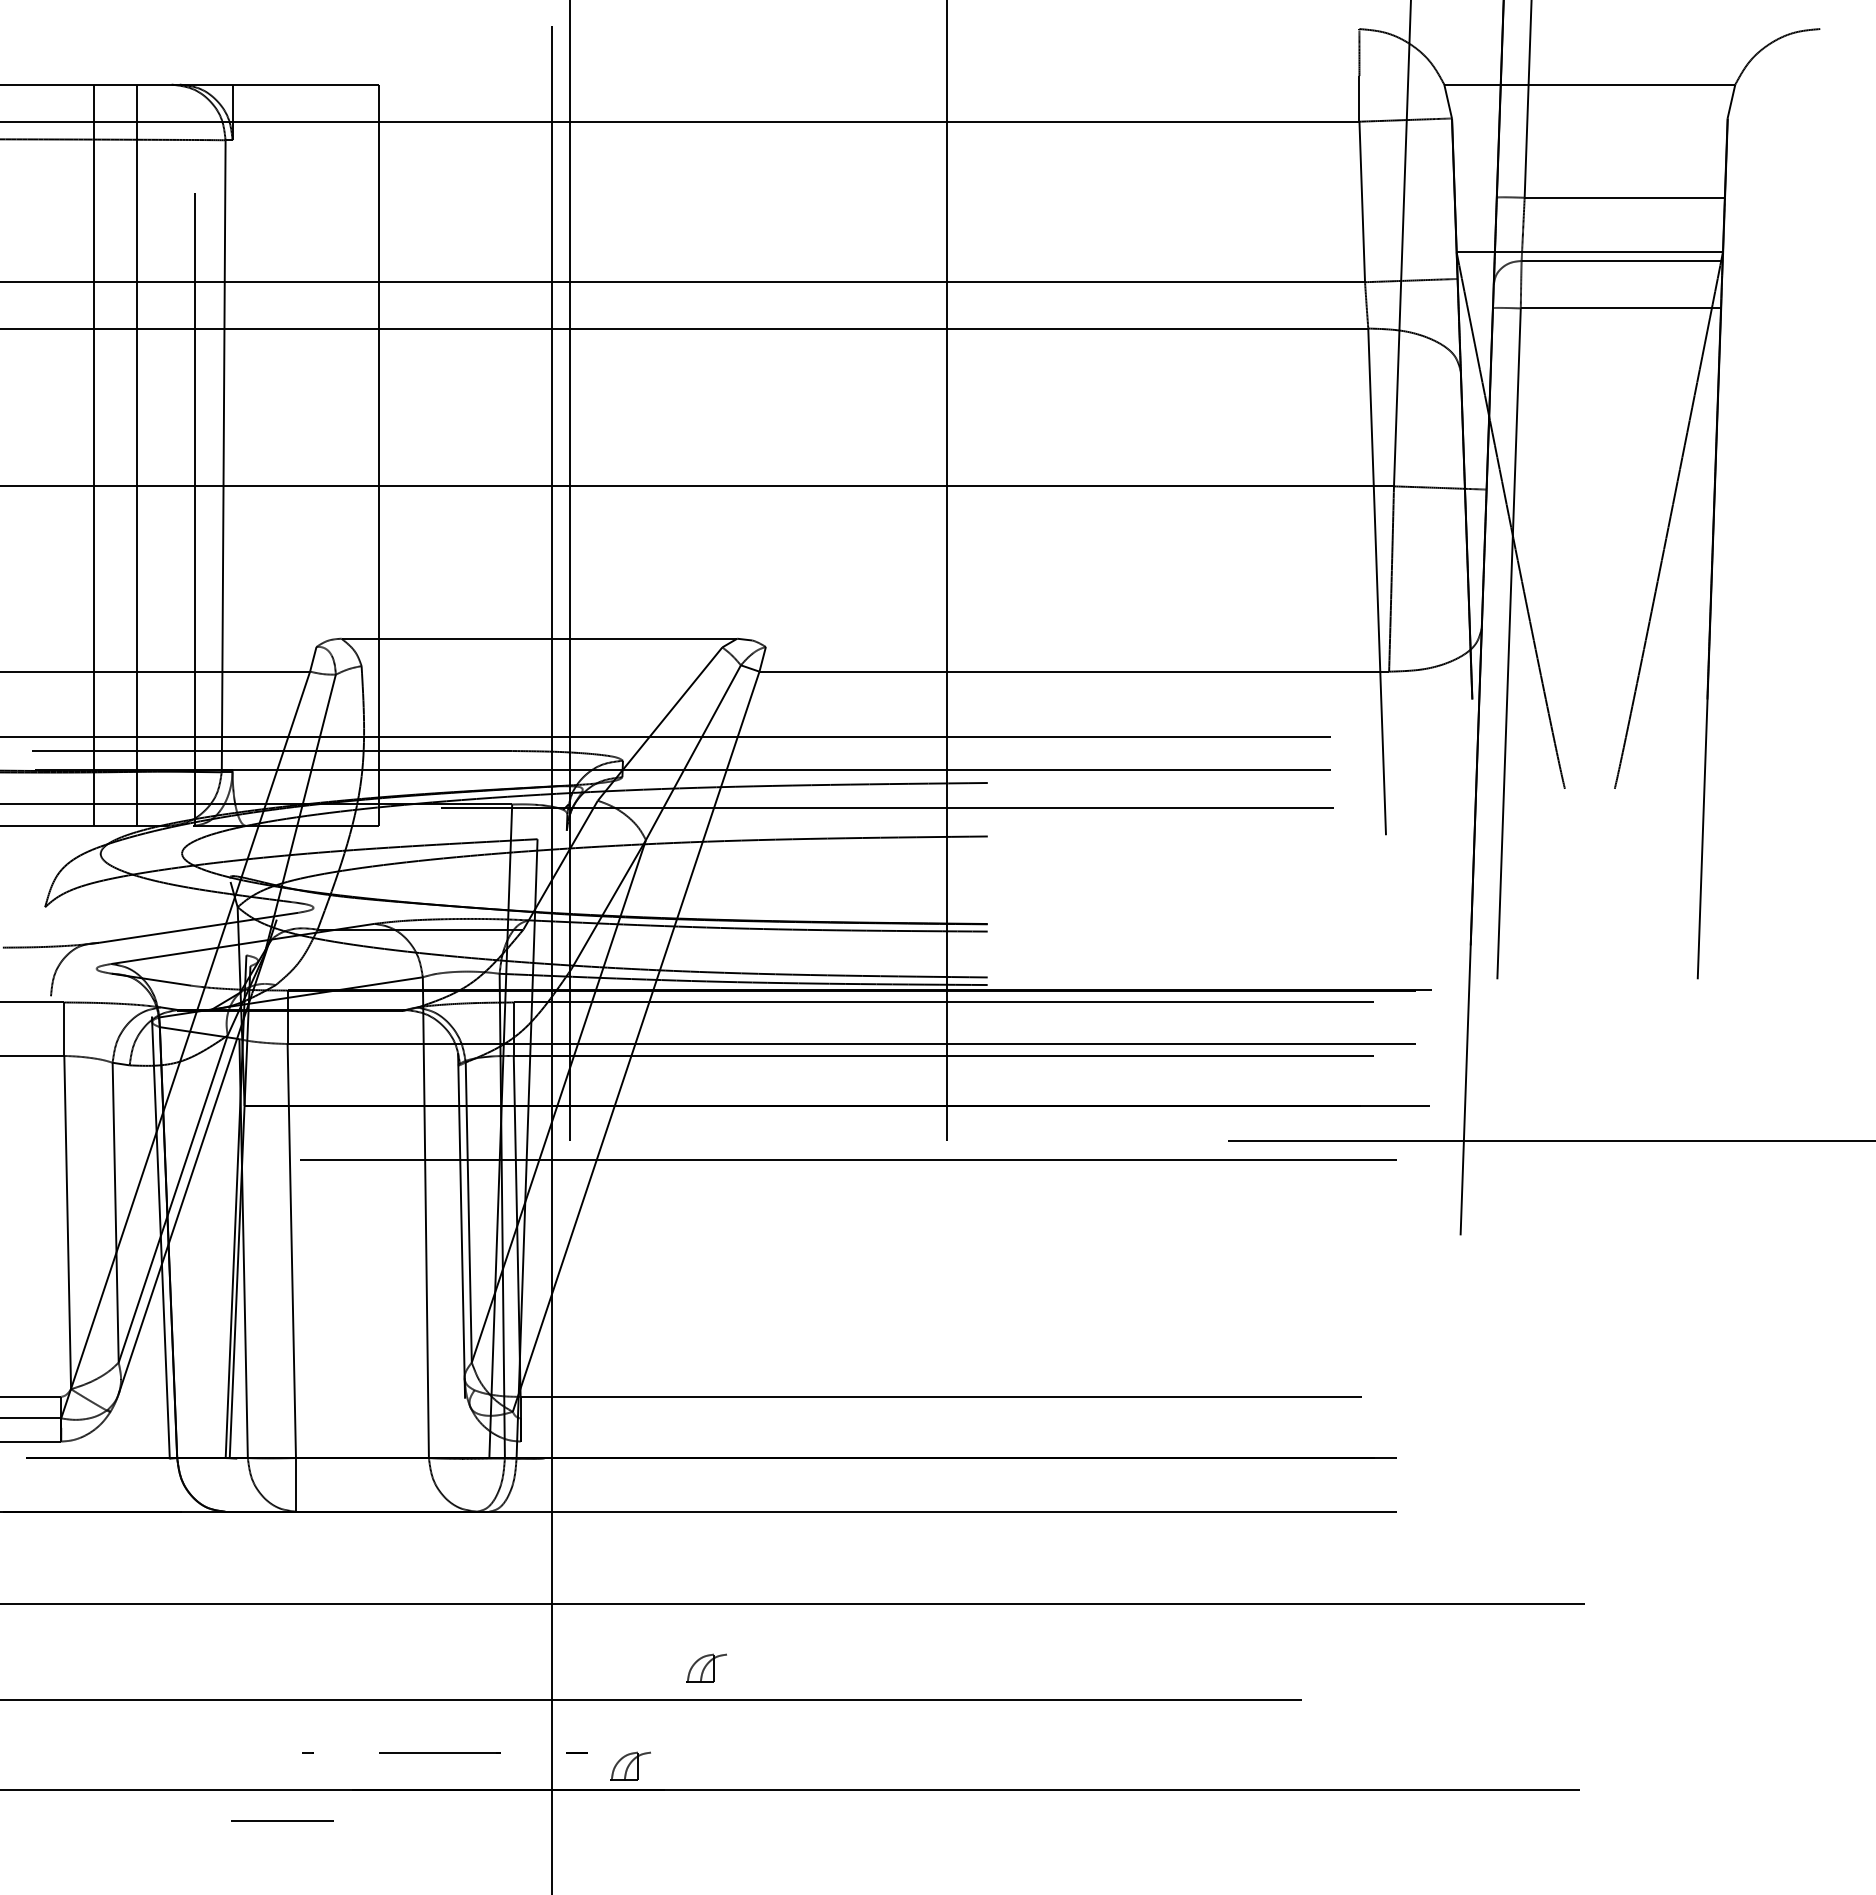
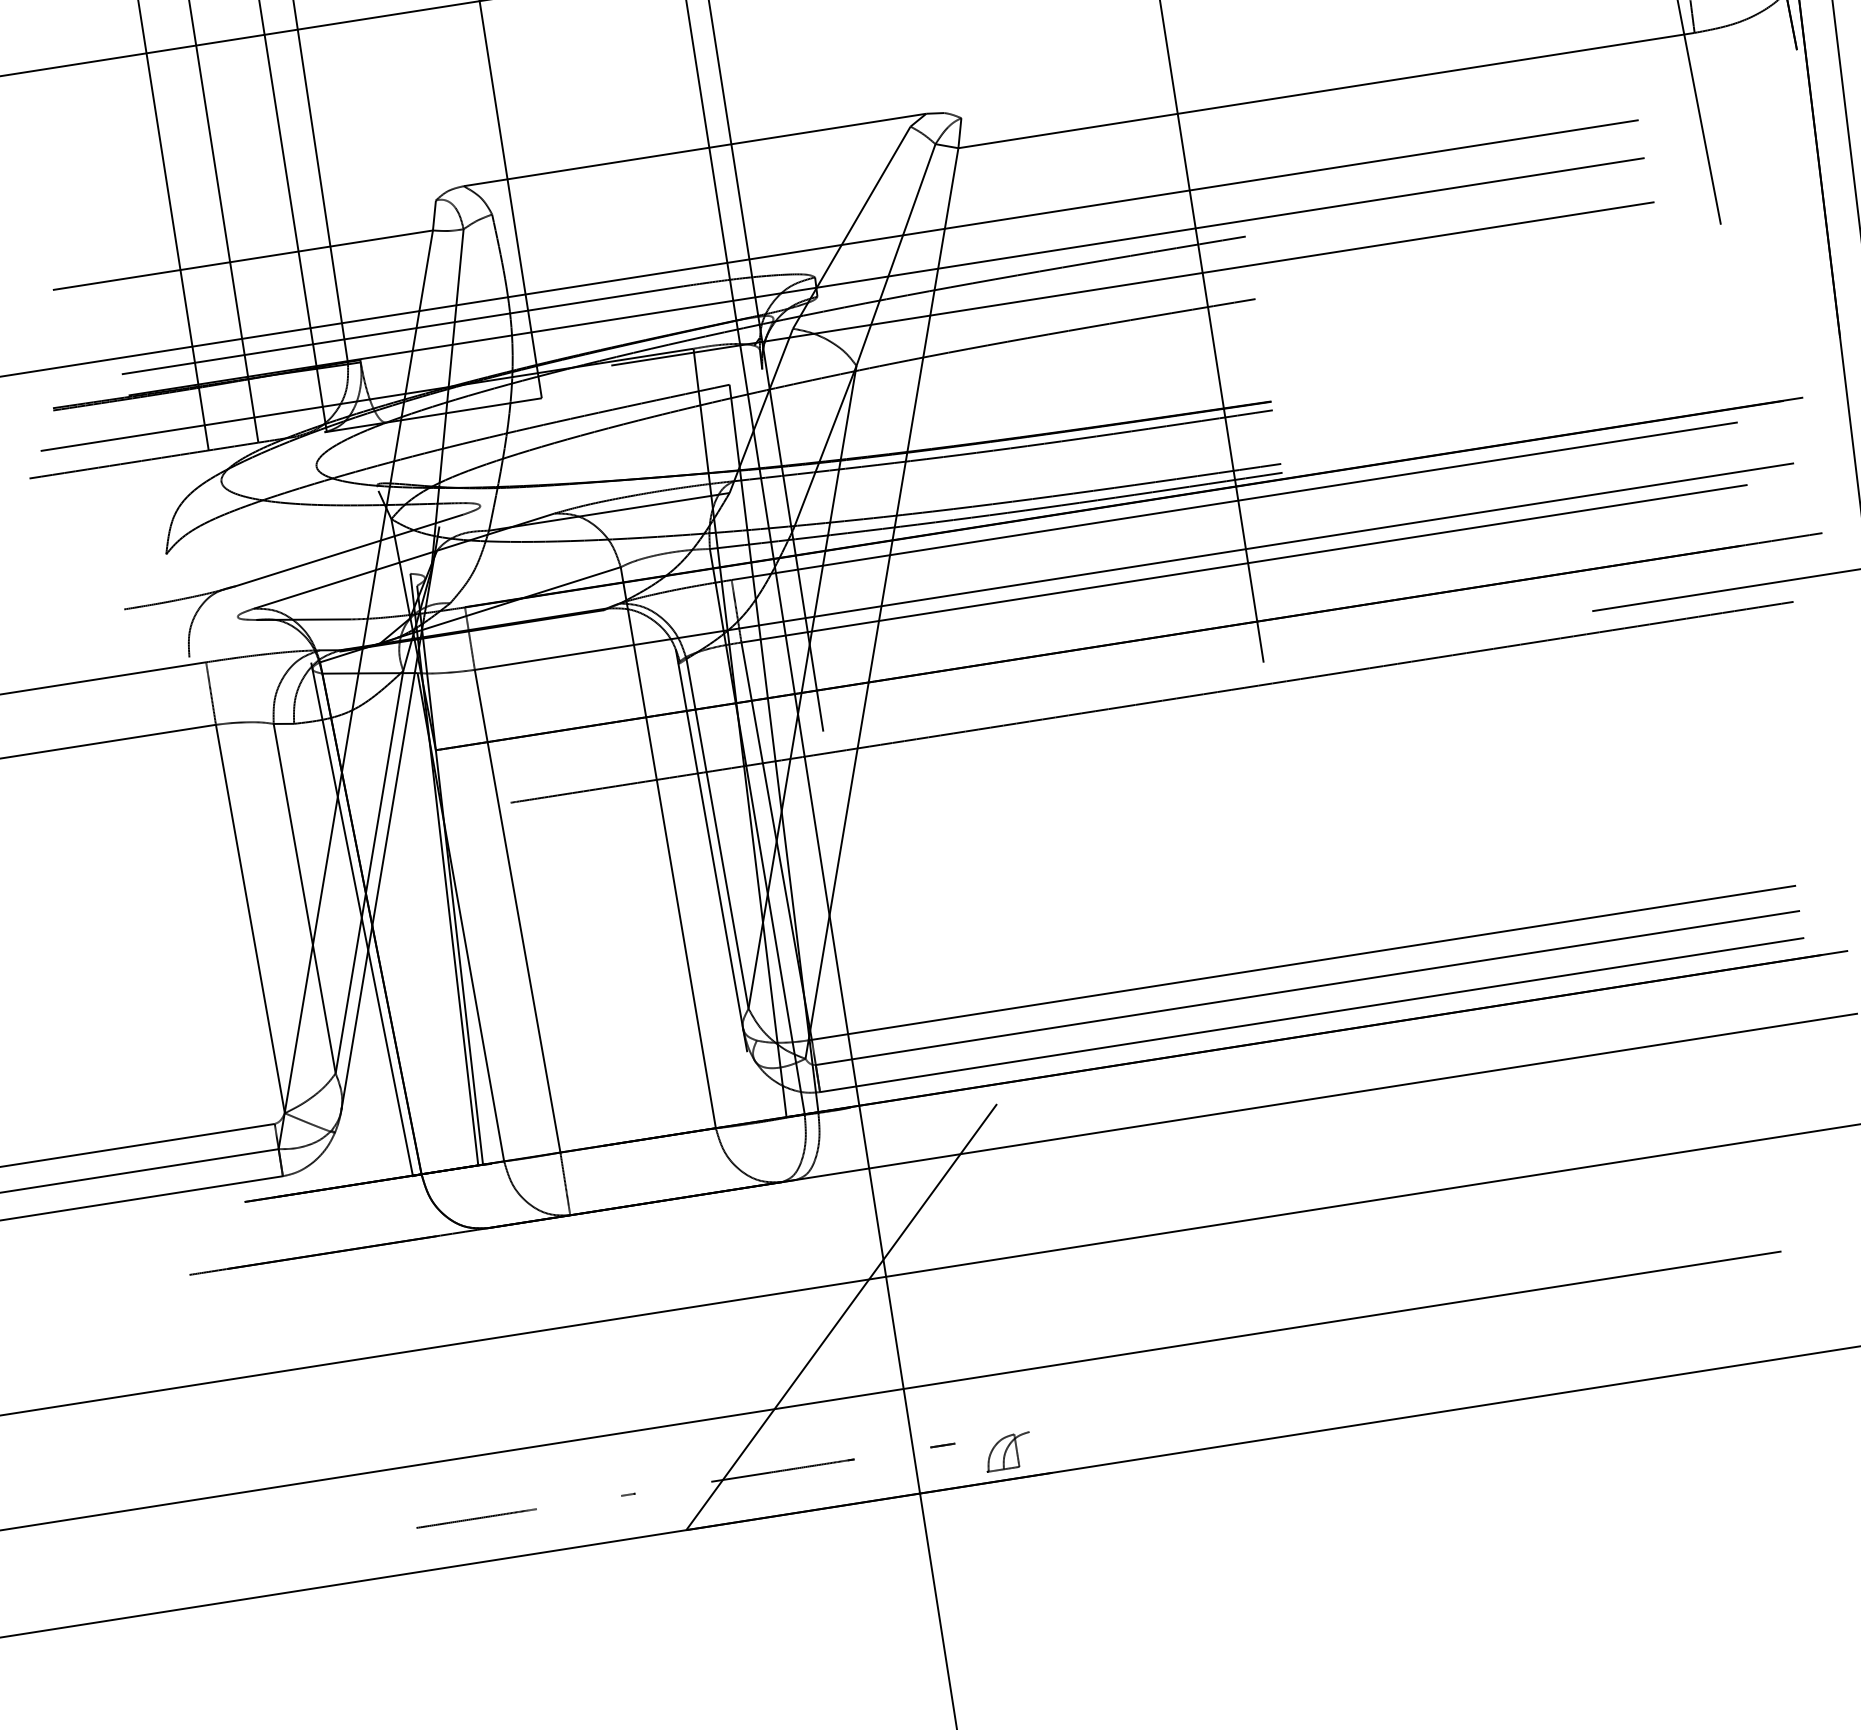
line: (941, 1418) -> (1307, 988), added
line: (941, 1441) -> (1312, 1014), added
line: (508, 1631) -> (840, 1316), added
part: (706, 1667) -> (1078, 1322), removed
line: (282, 1820) -> (476, 1518), moved

